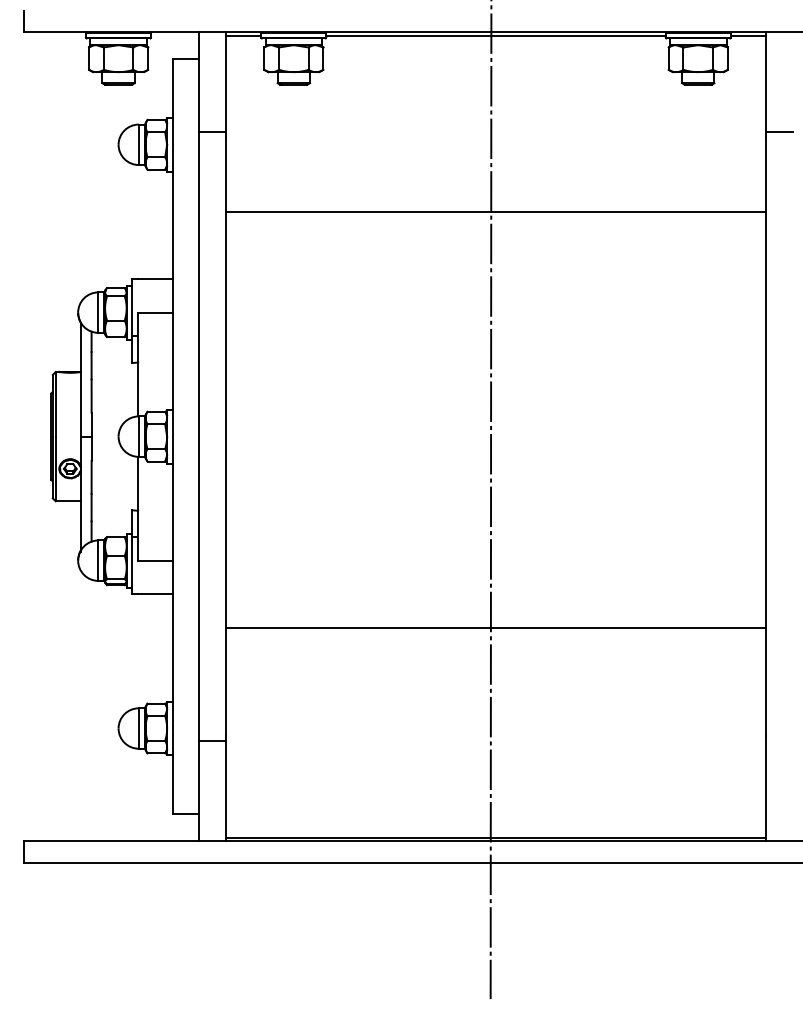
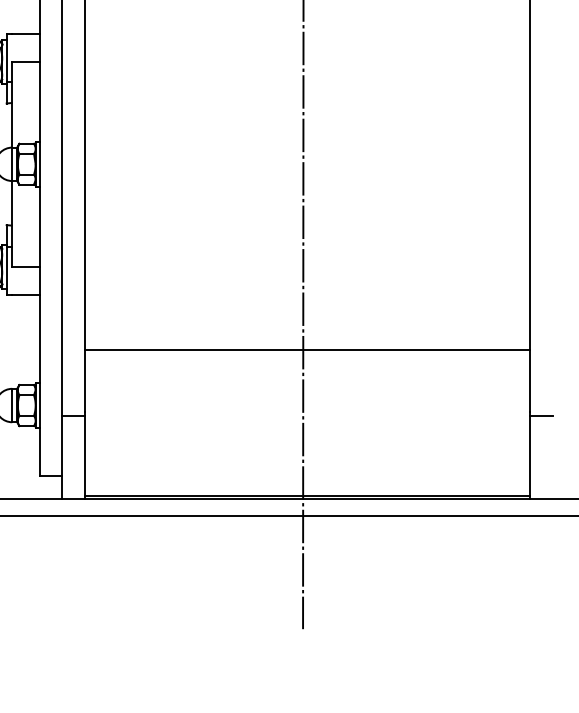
line: (495, 628) -> (307, 350), moved
line: (778, 740) -> (540, 415), added

